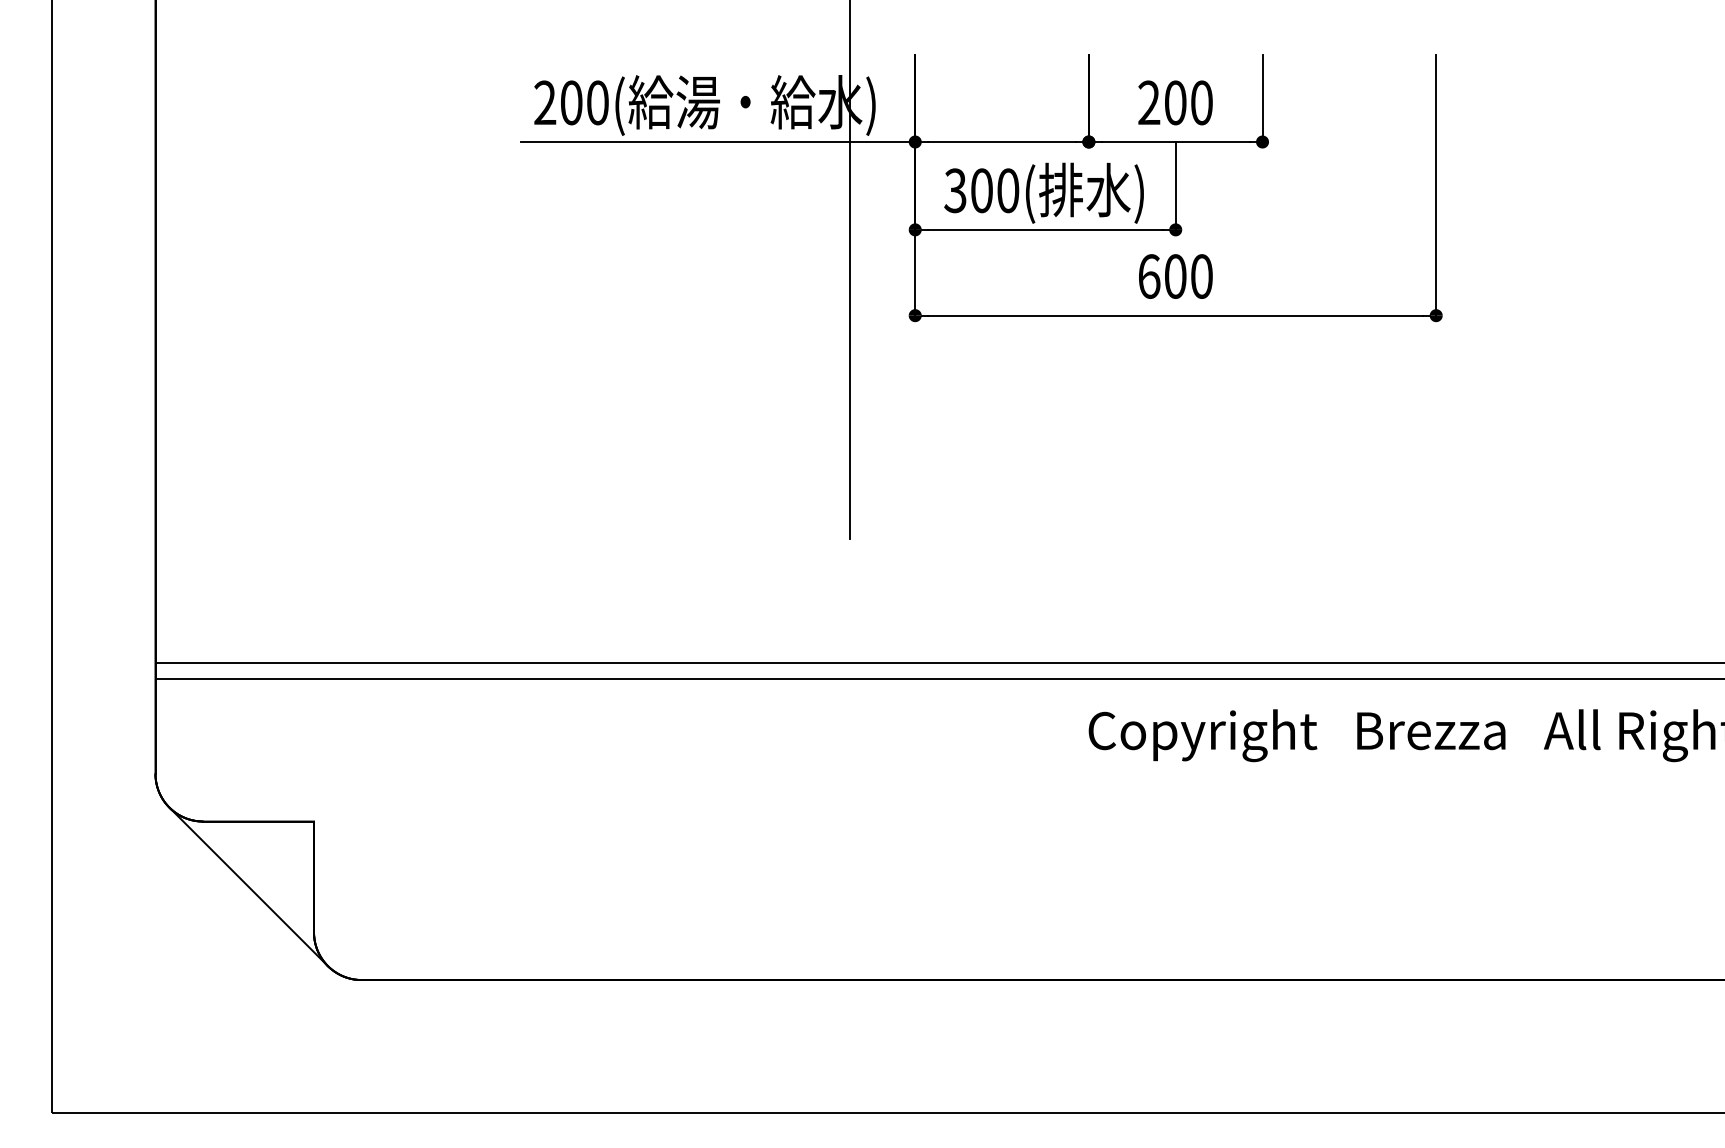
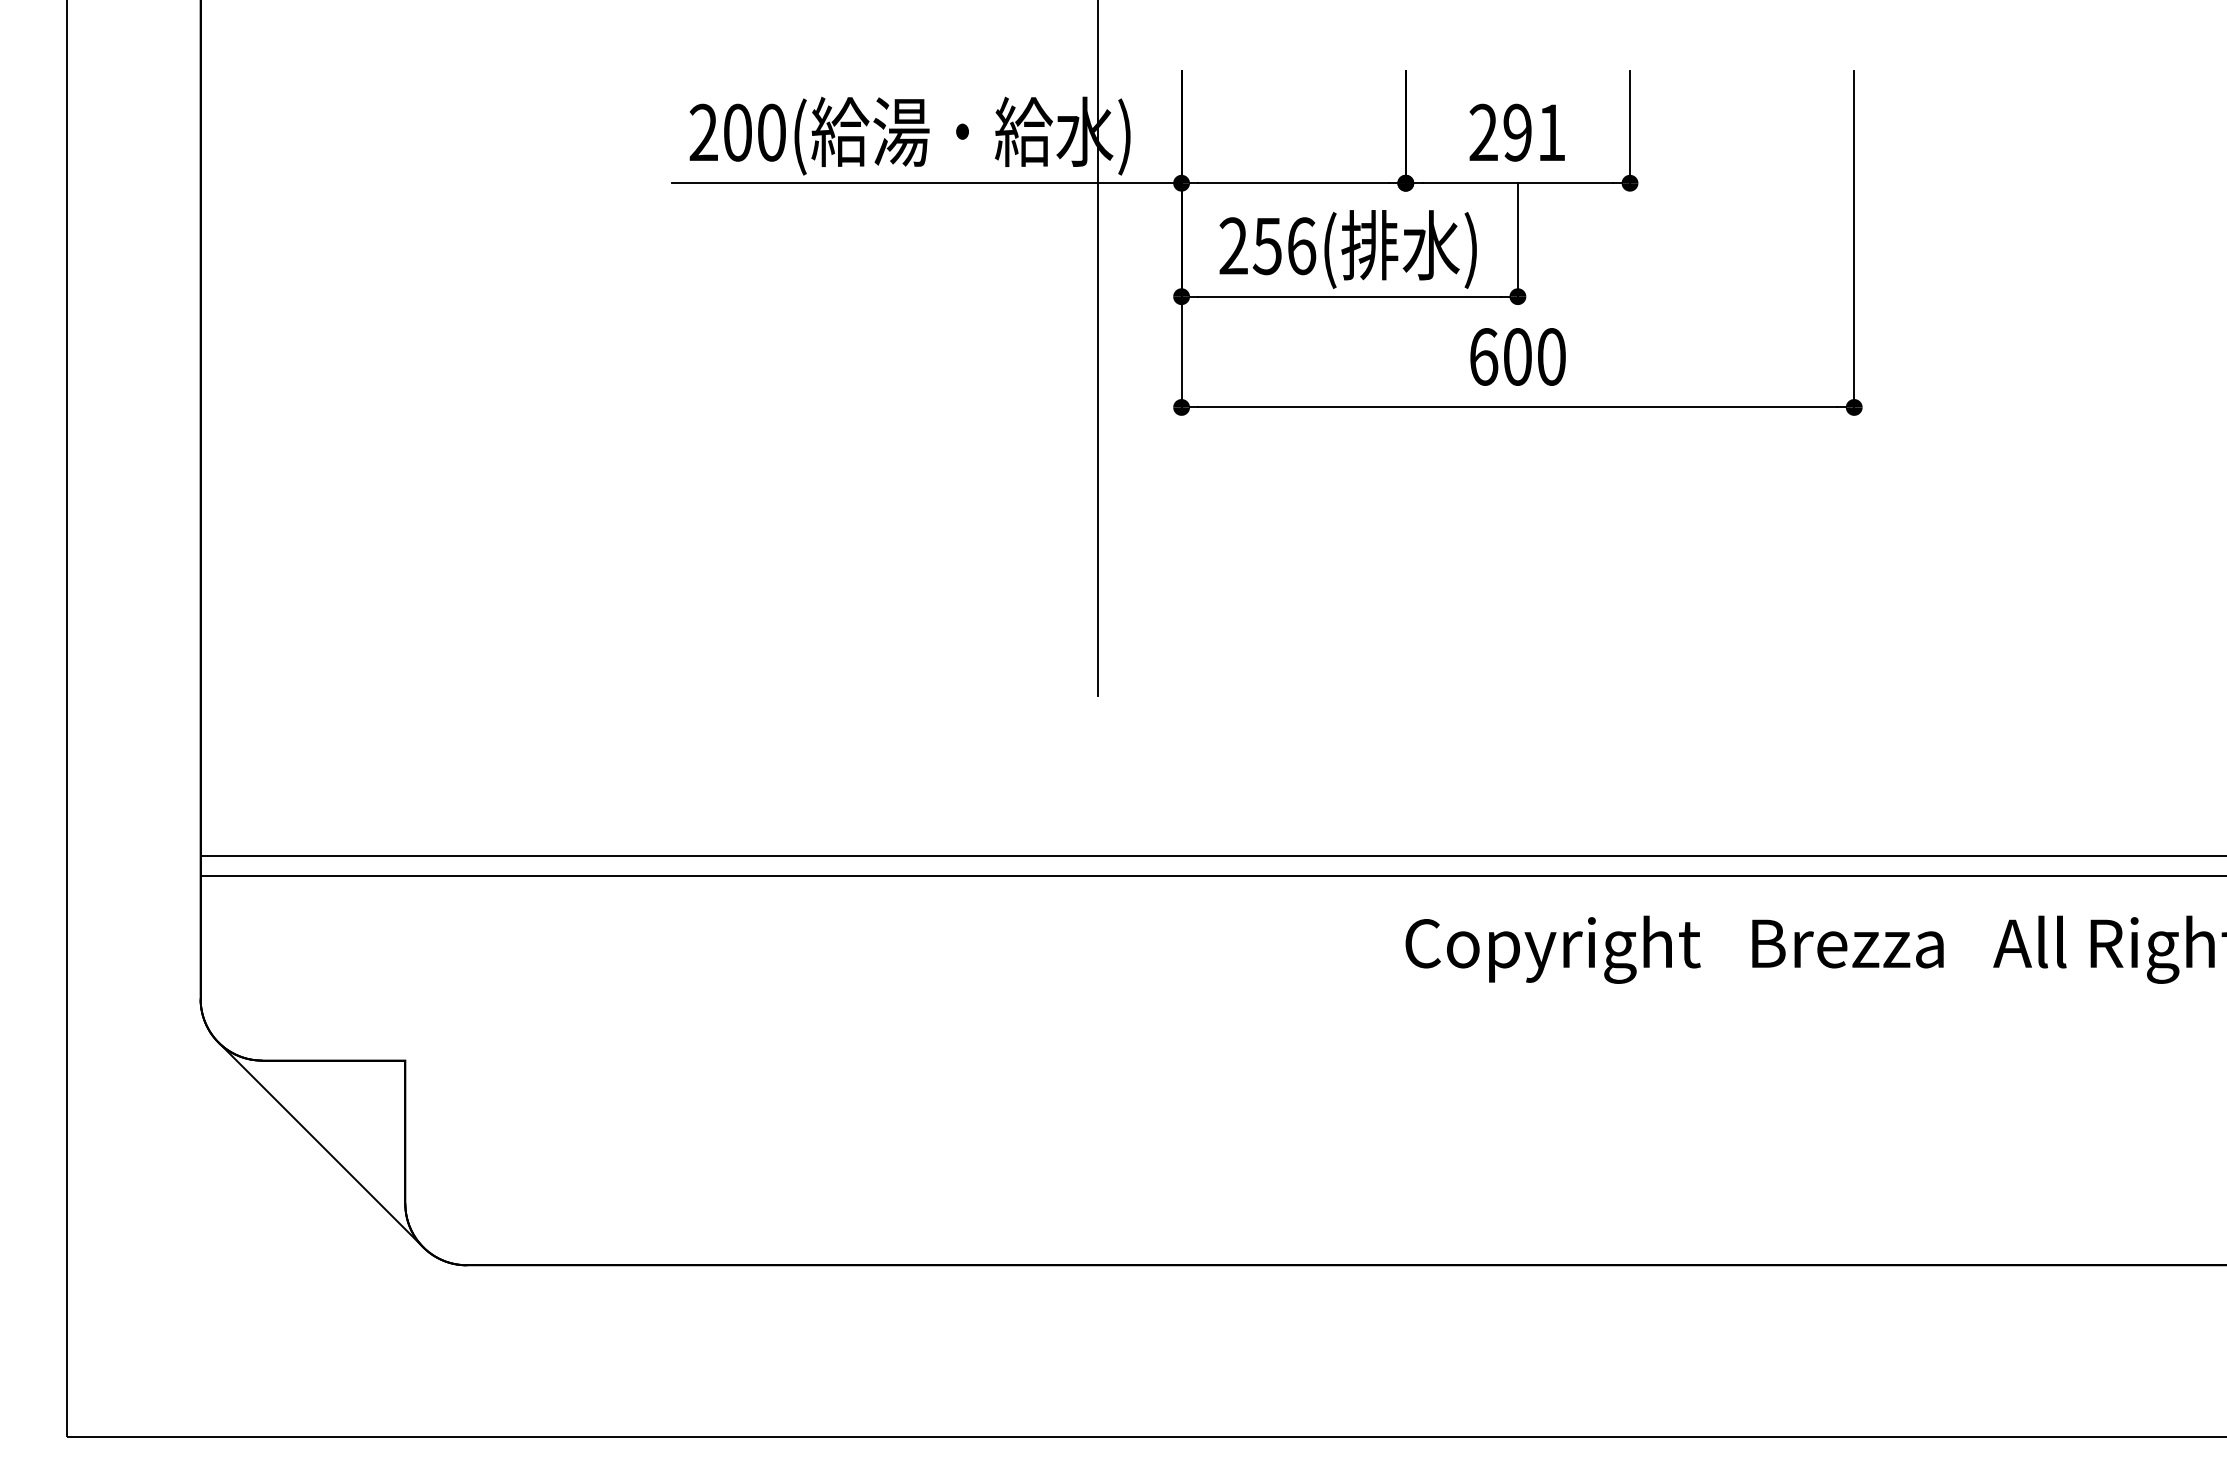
text: (1188, 102) -> (1534, 132), 200 -> 291
text: (981, 191) -> (1267, 246), 300( -> 256(

